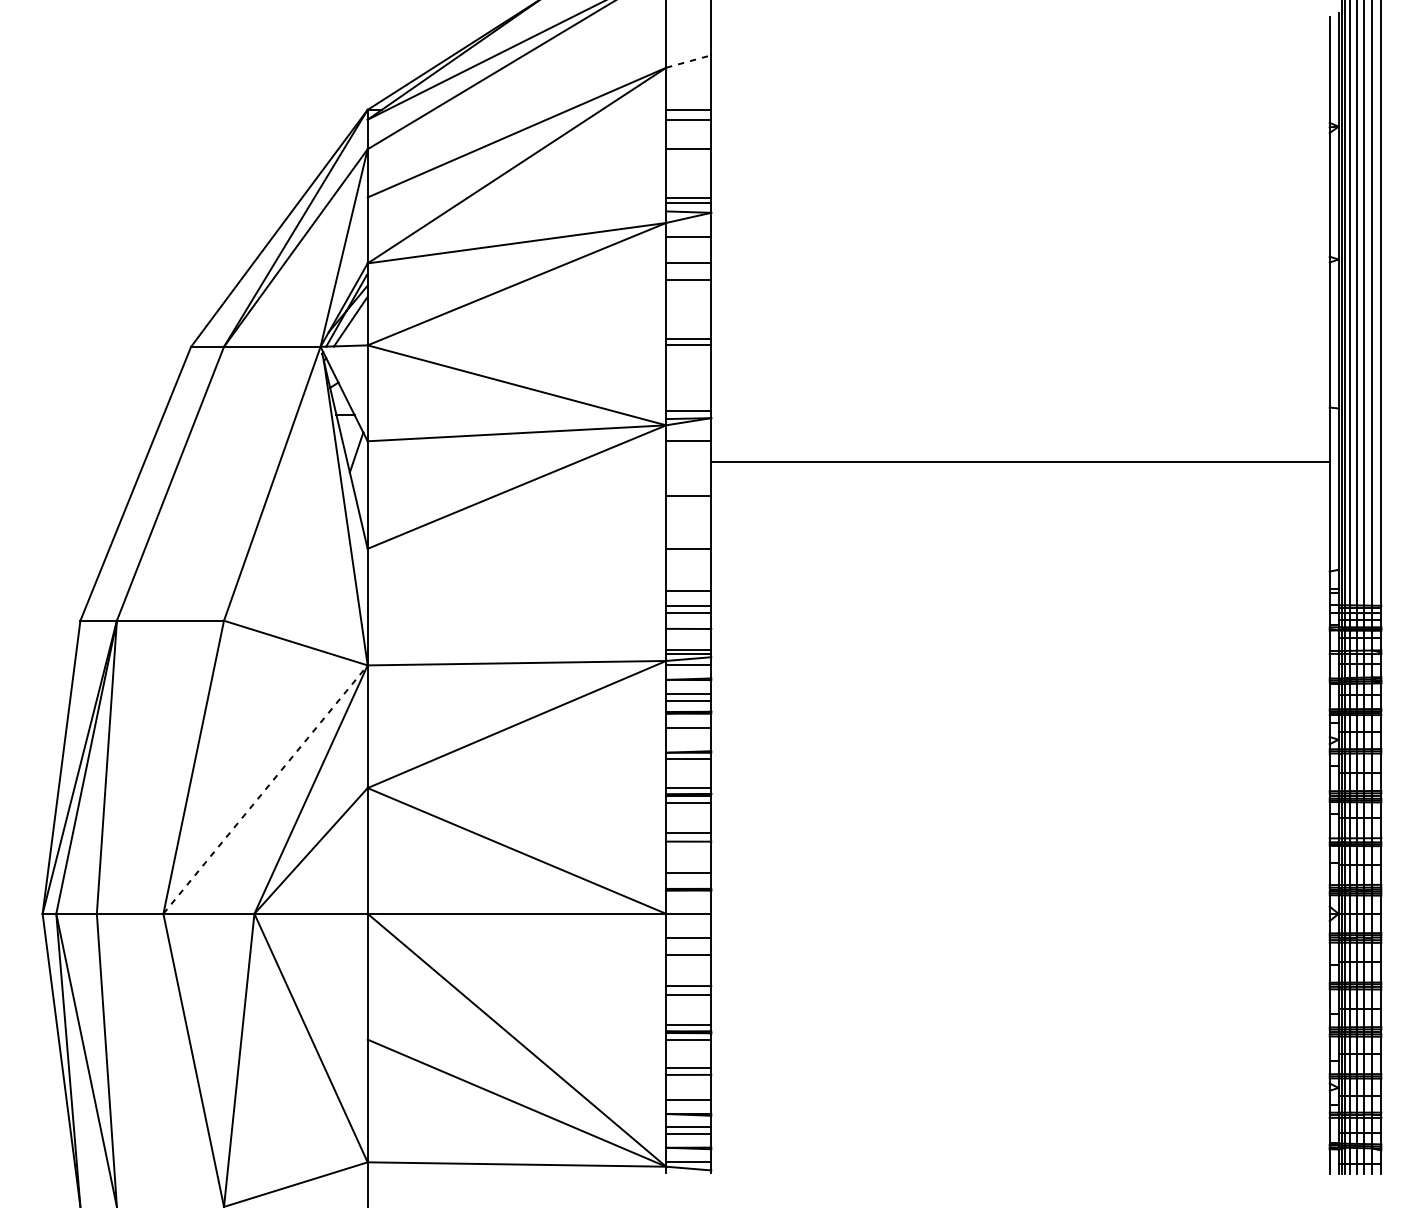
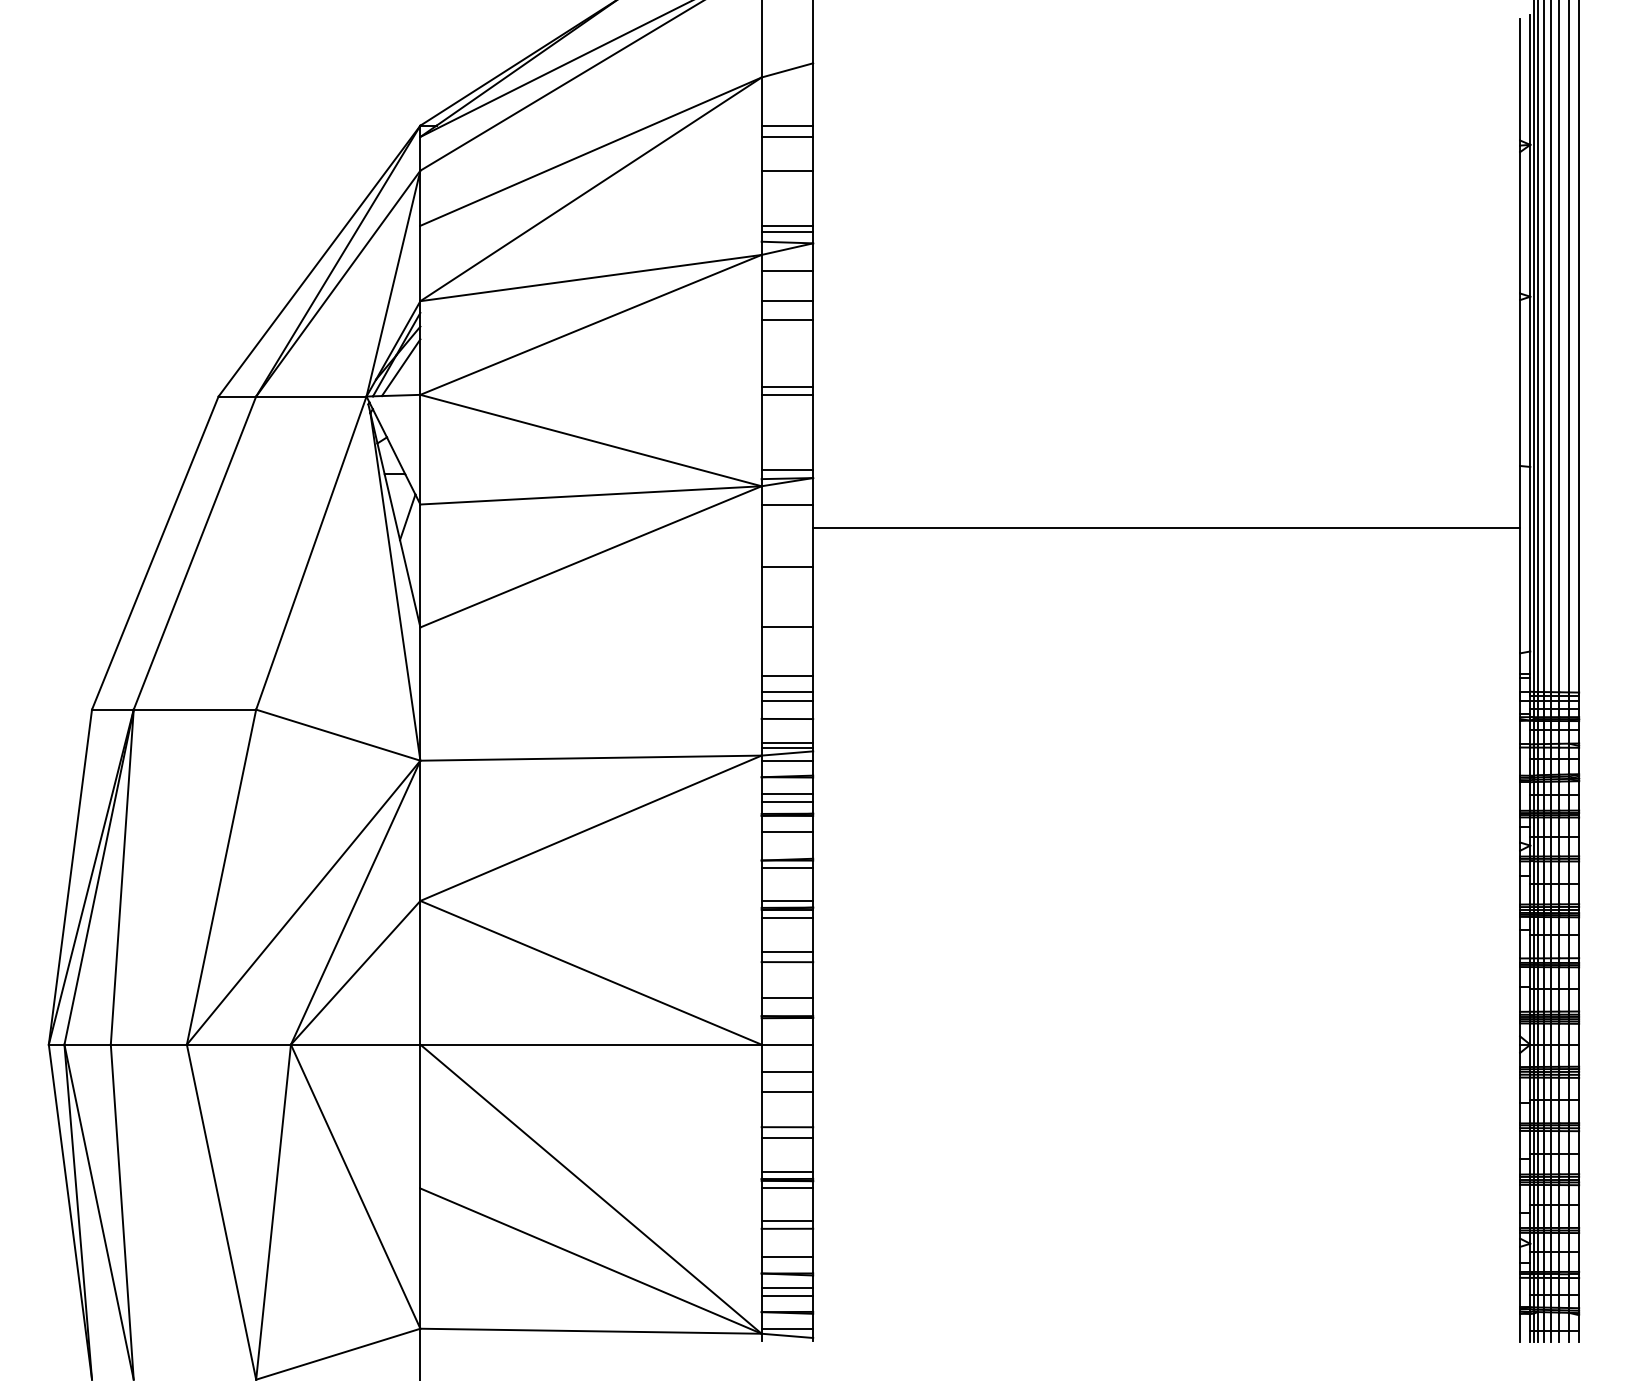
line: (688, 61) -> (787, 70), dashed -> solid
line: (265, 789) -> (303, 902), dashed -> solid

